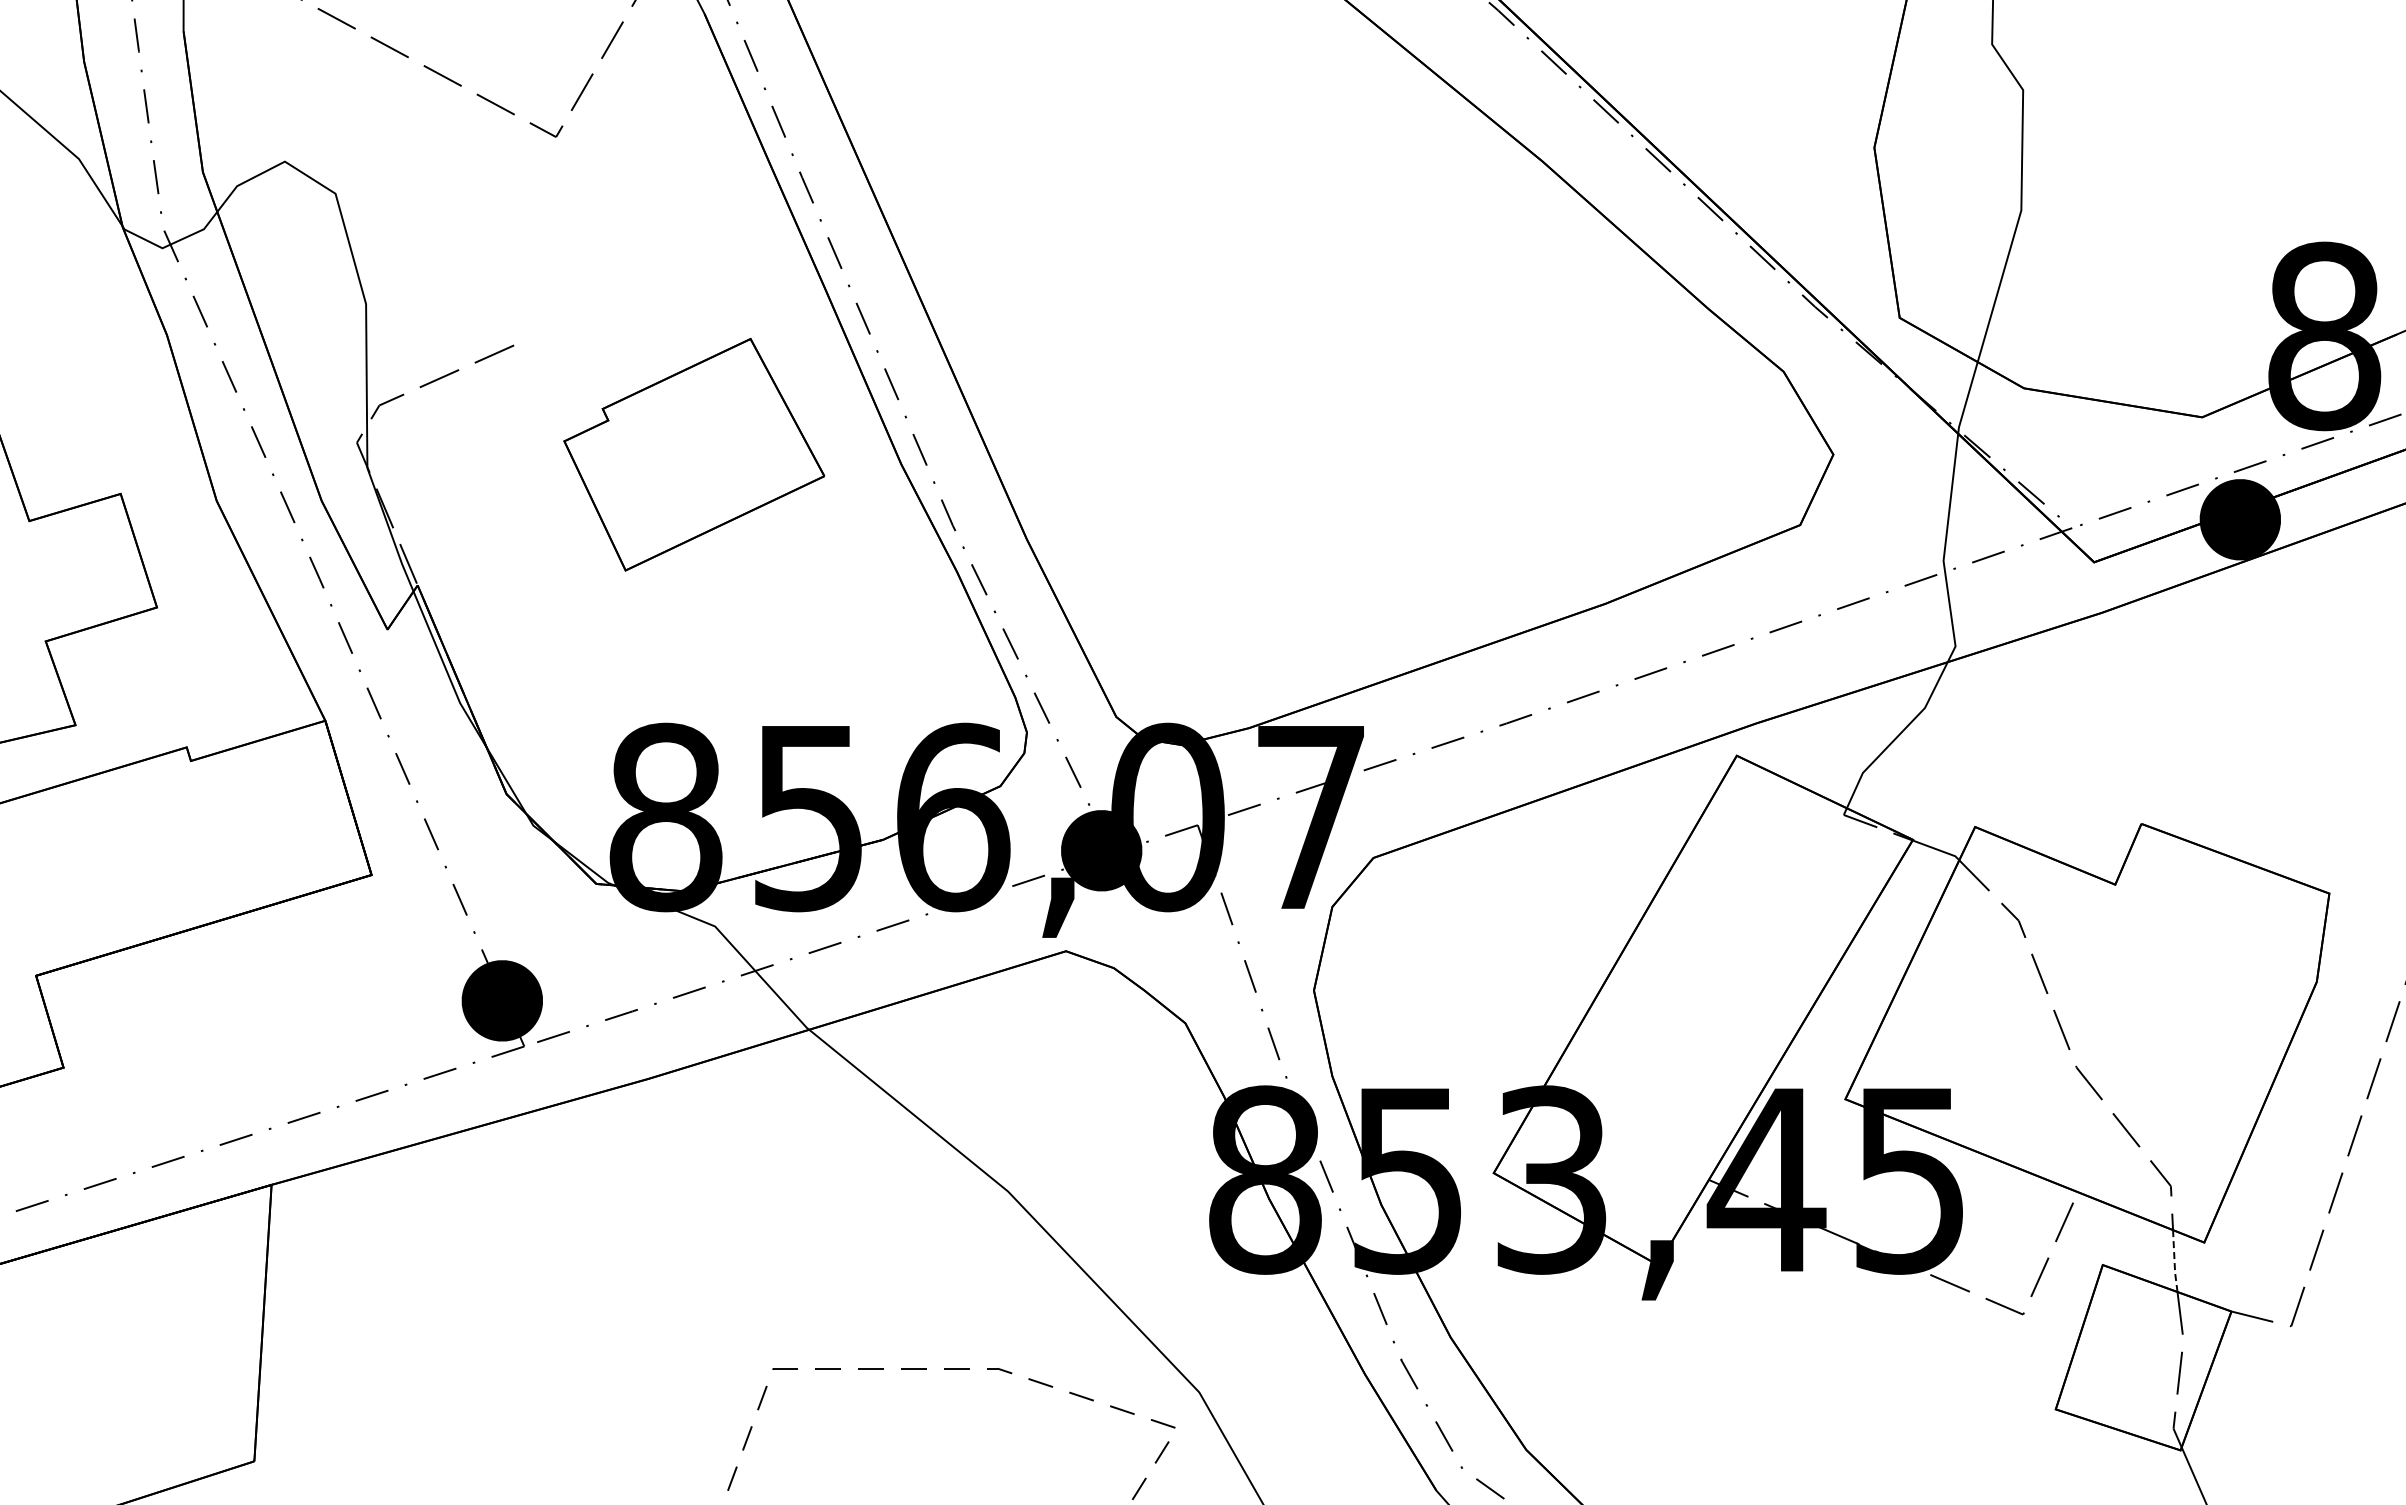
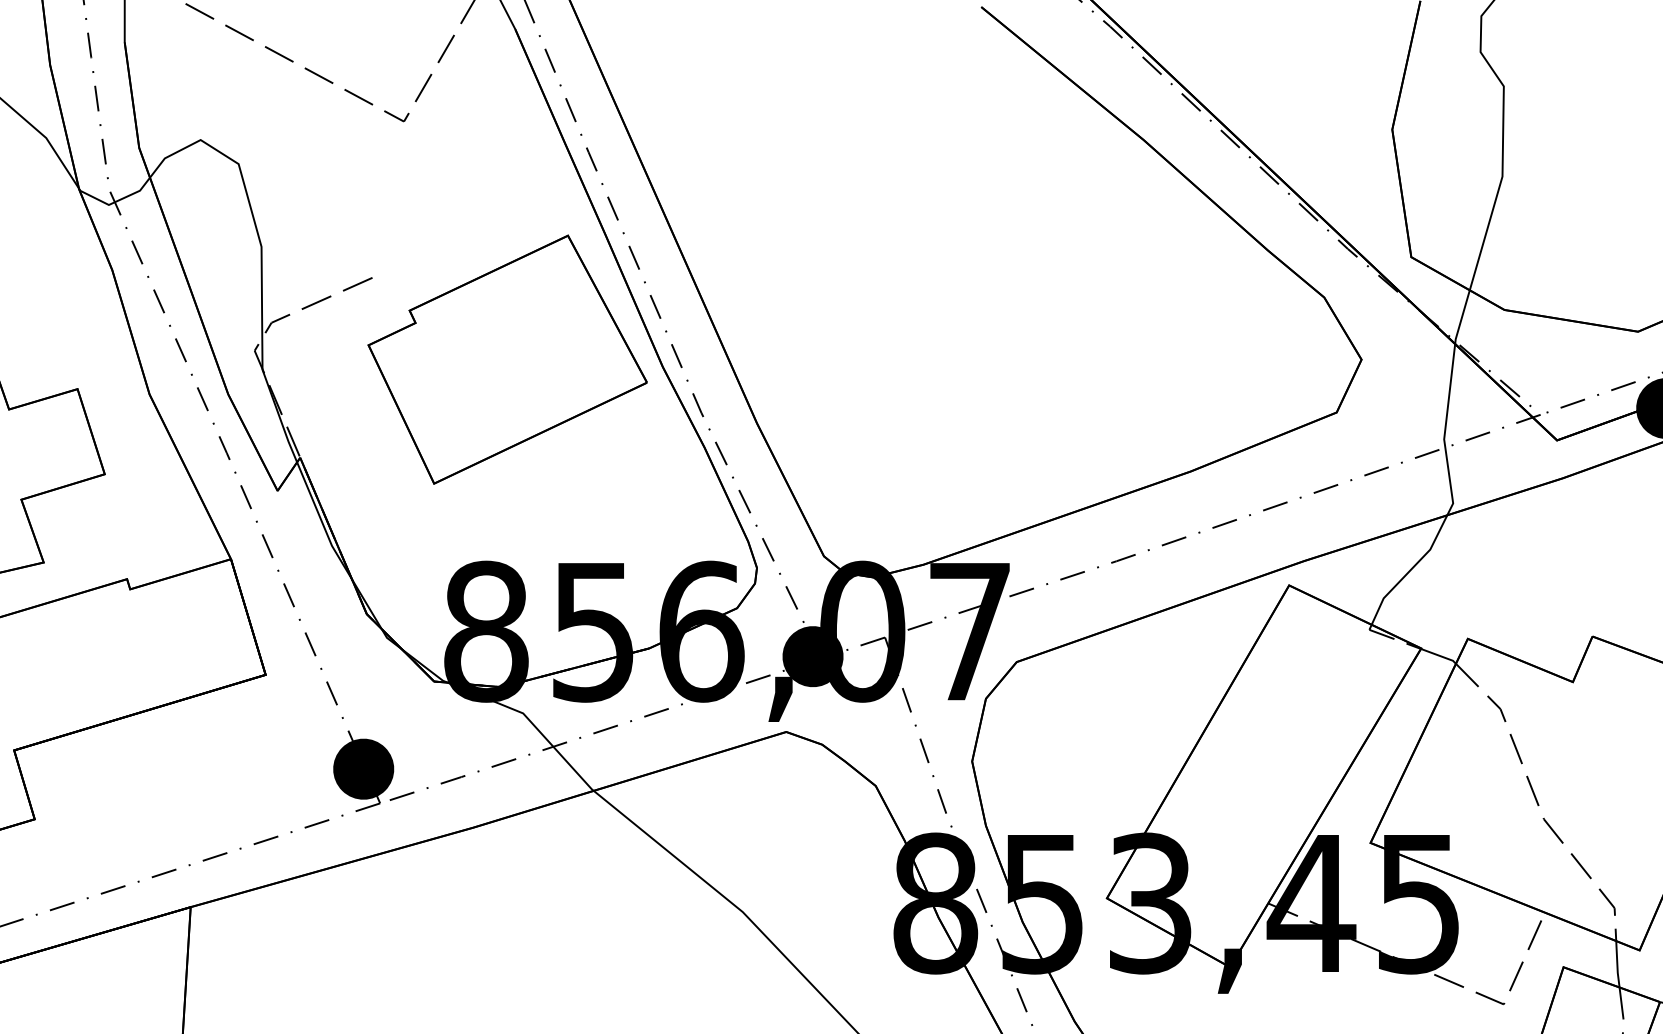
part: (693, 454) -> (507, 359), size x1.43
line: (2174, 1261) -> (1617, 964), dashed -> solid

